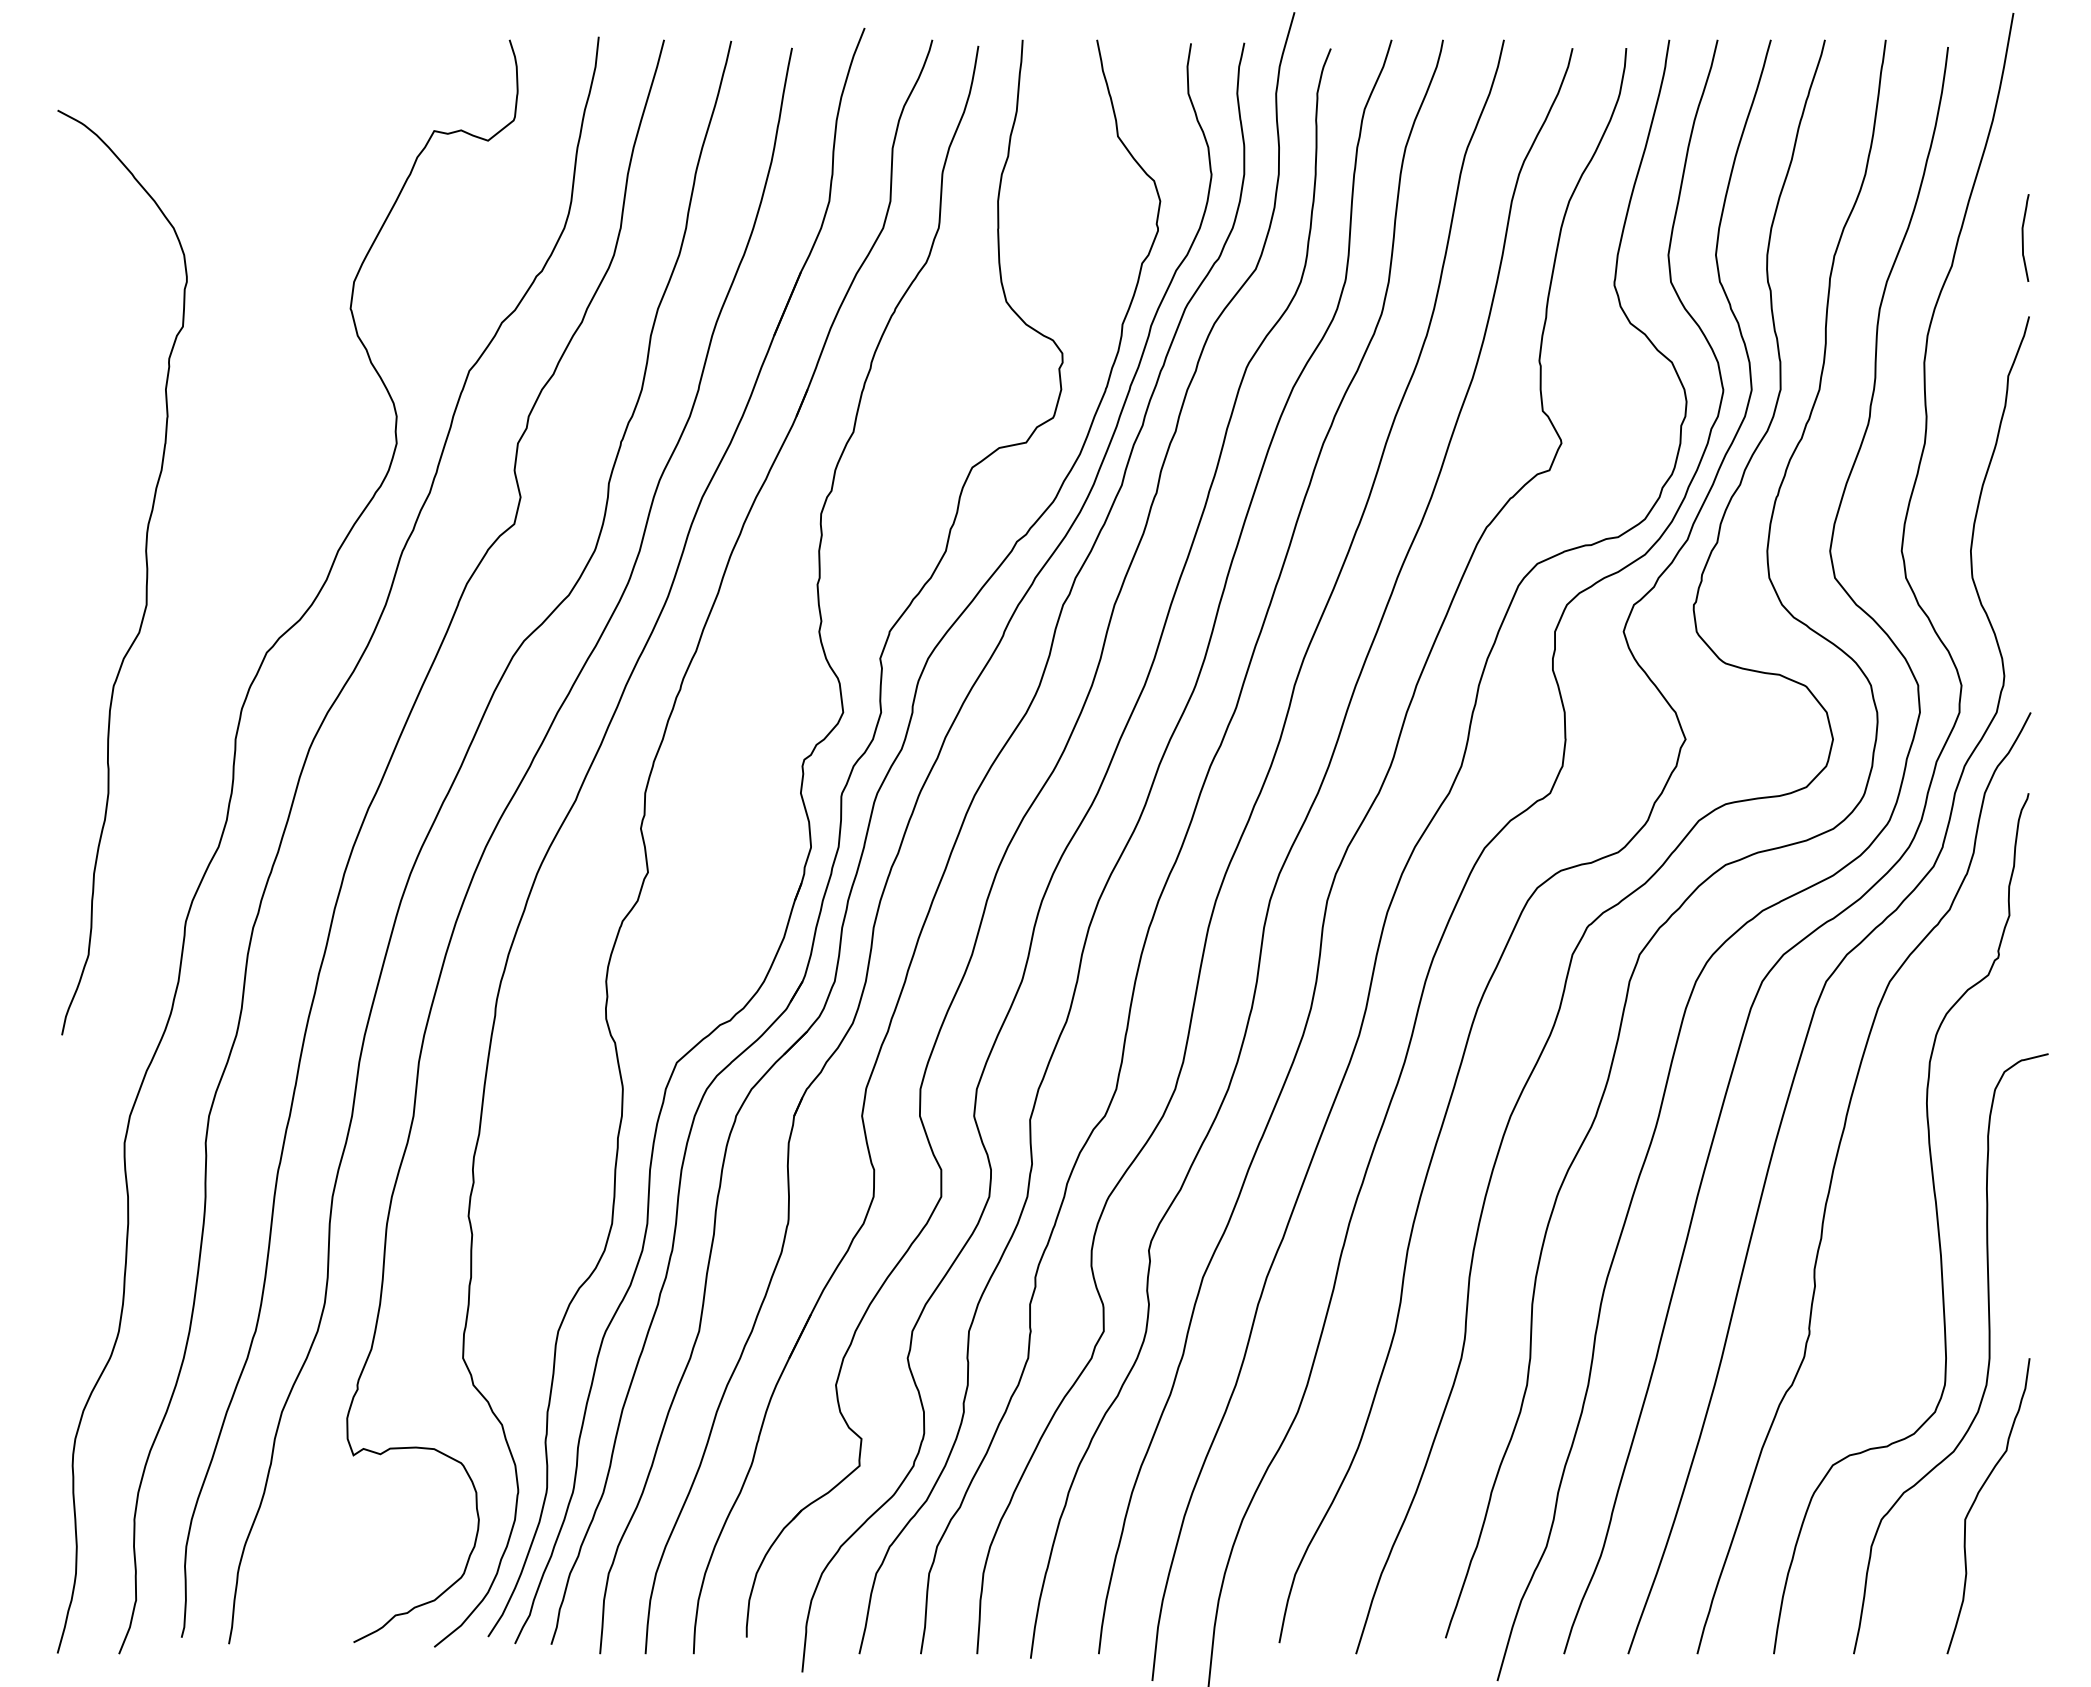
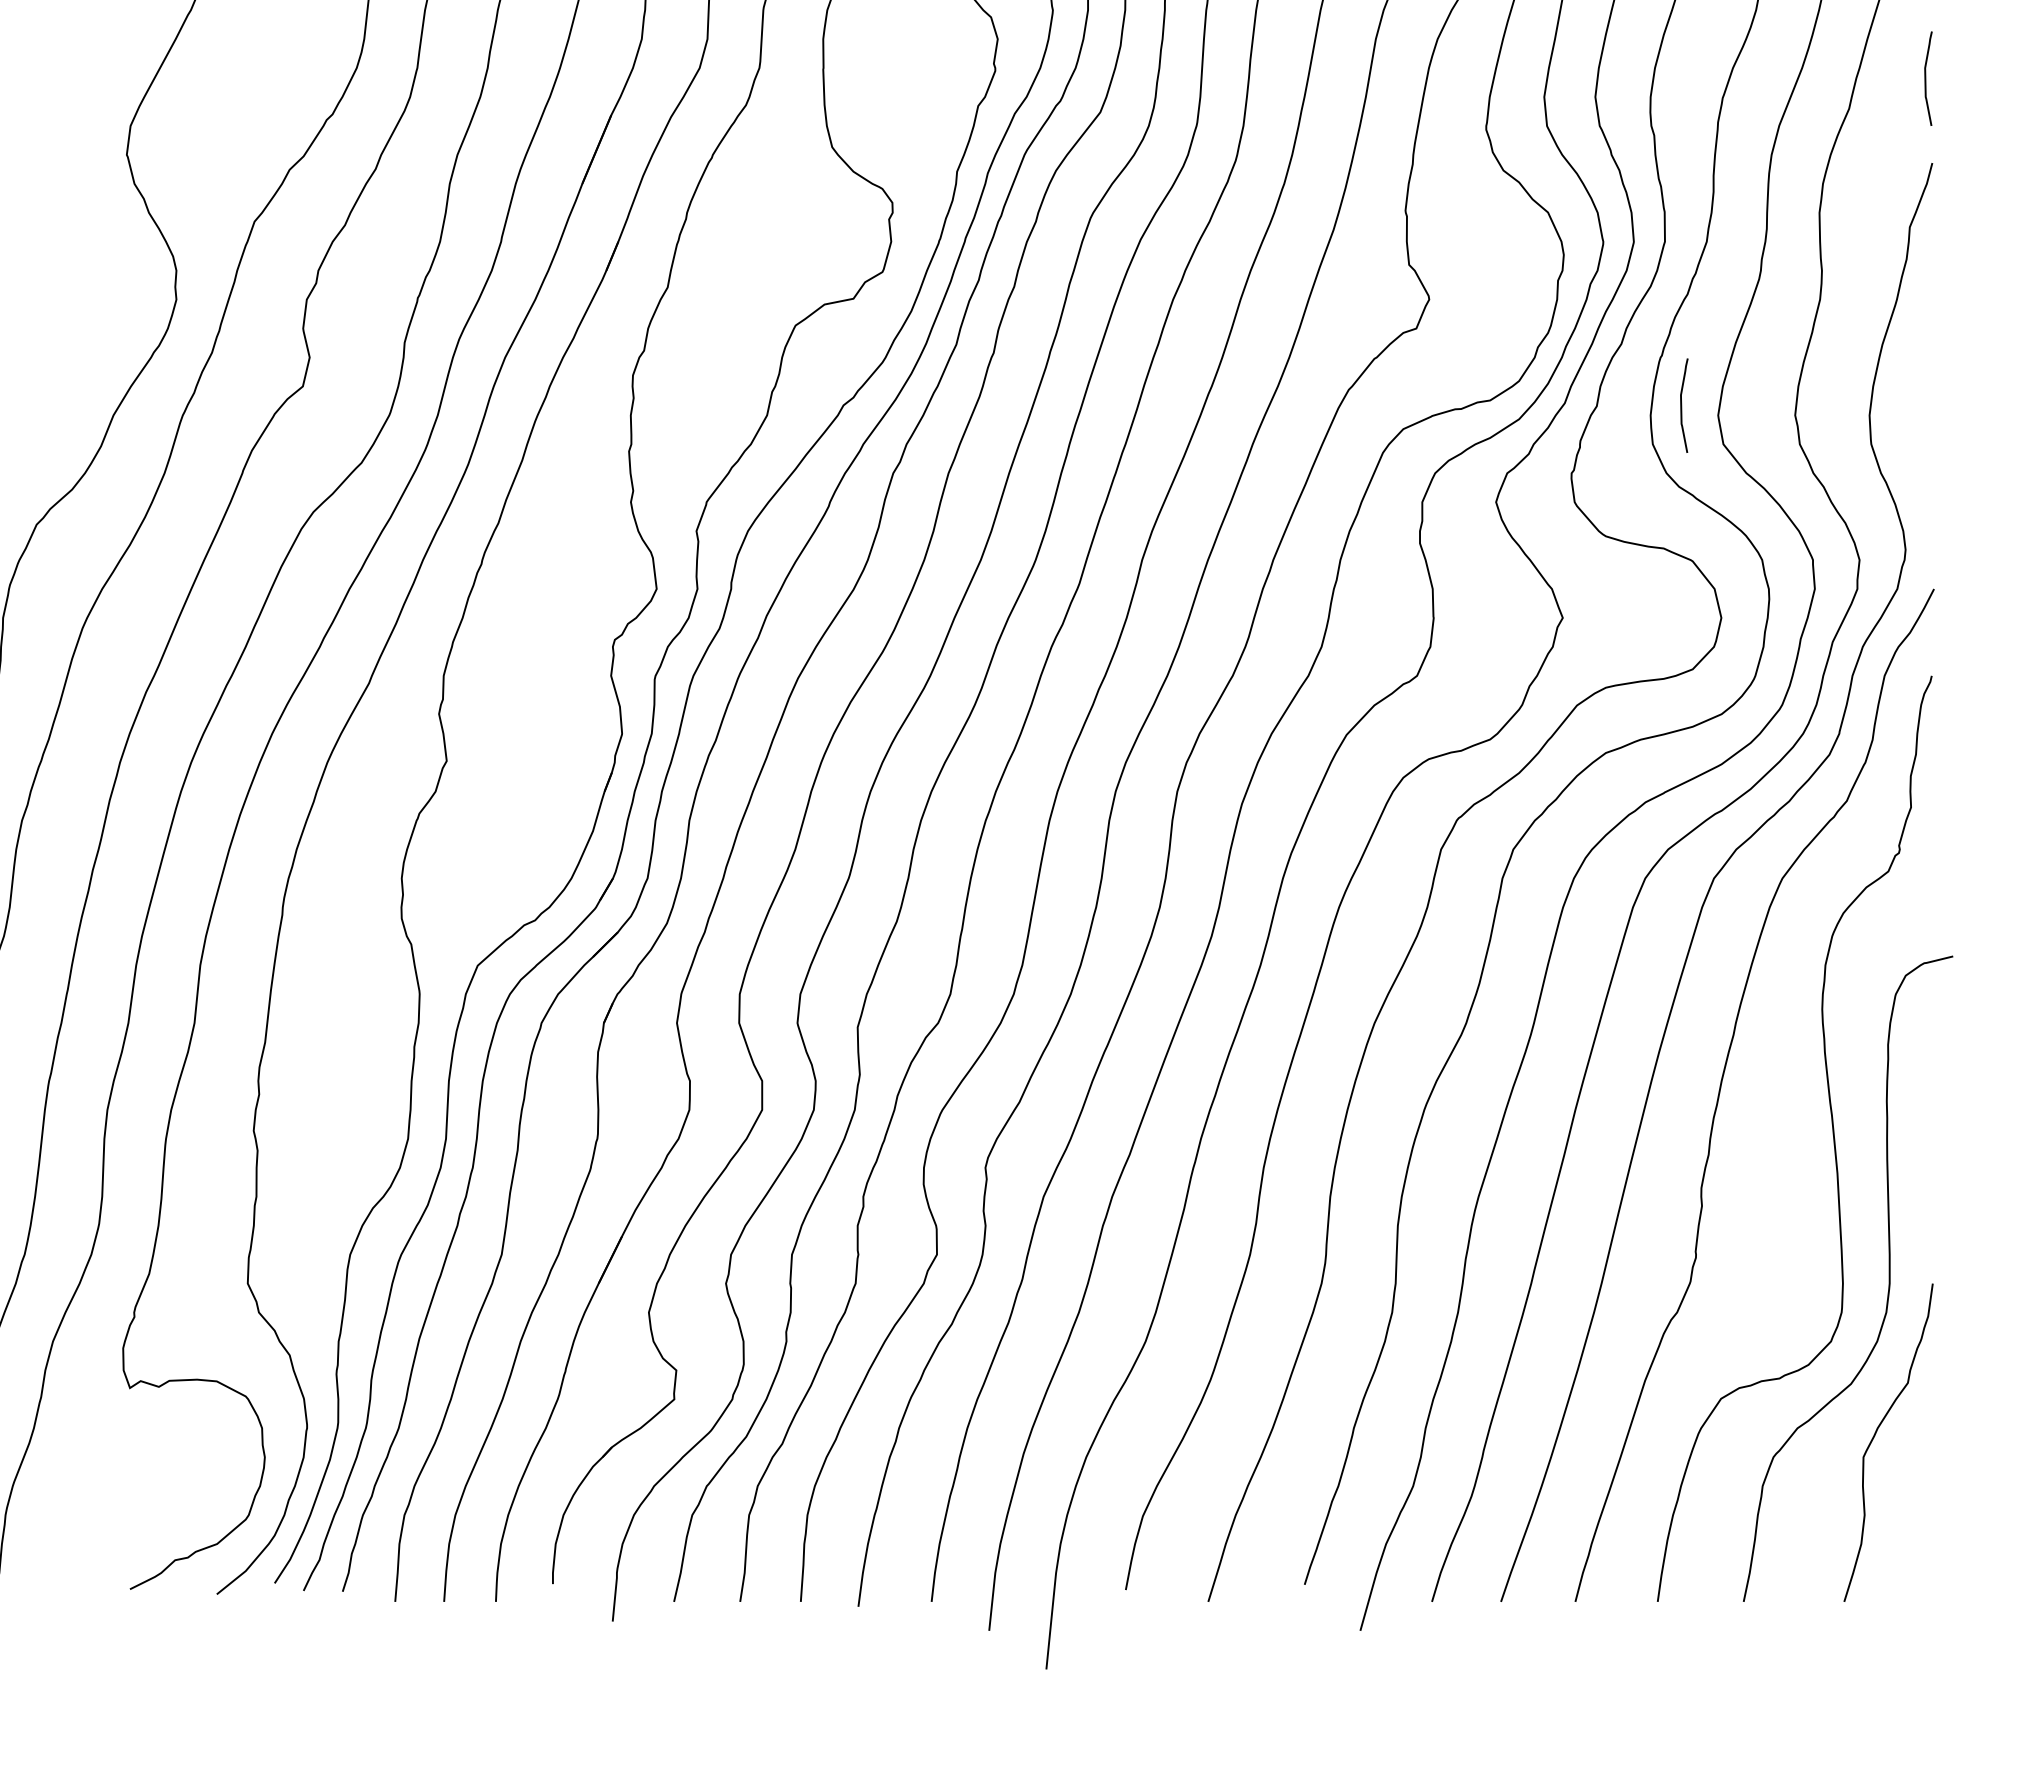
curve: (1796, 541) -> (1682, 405), added

